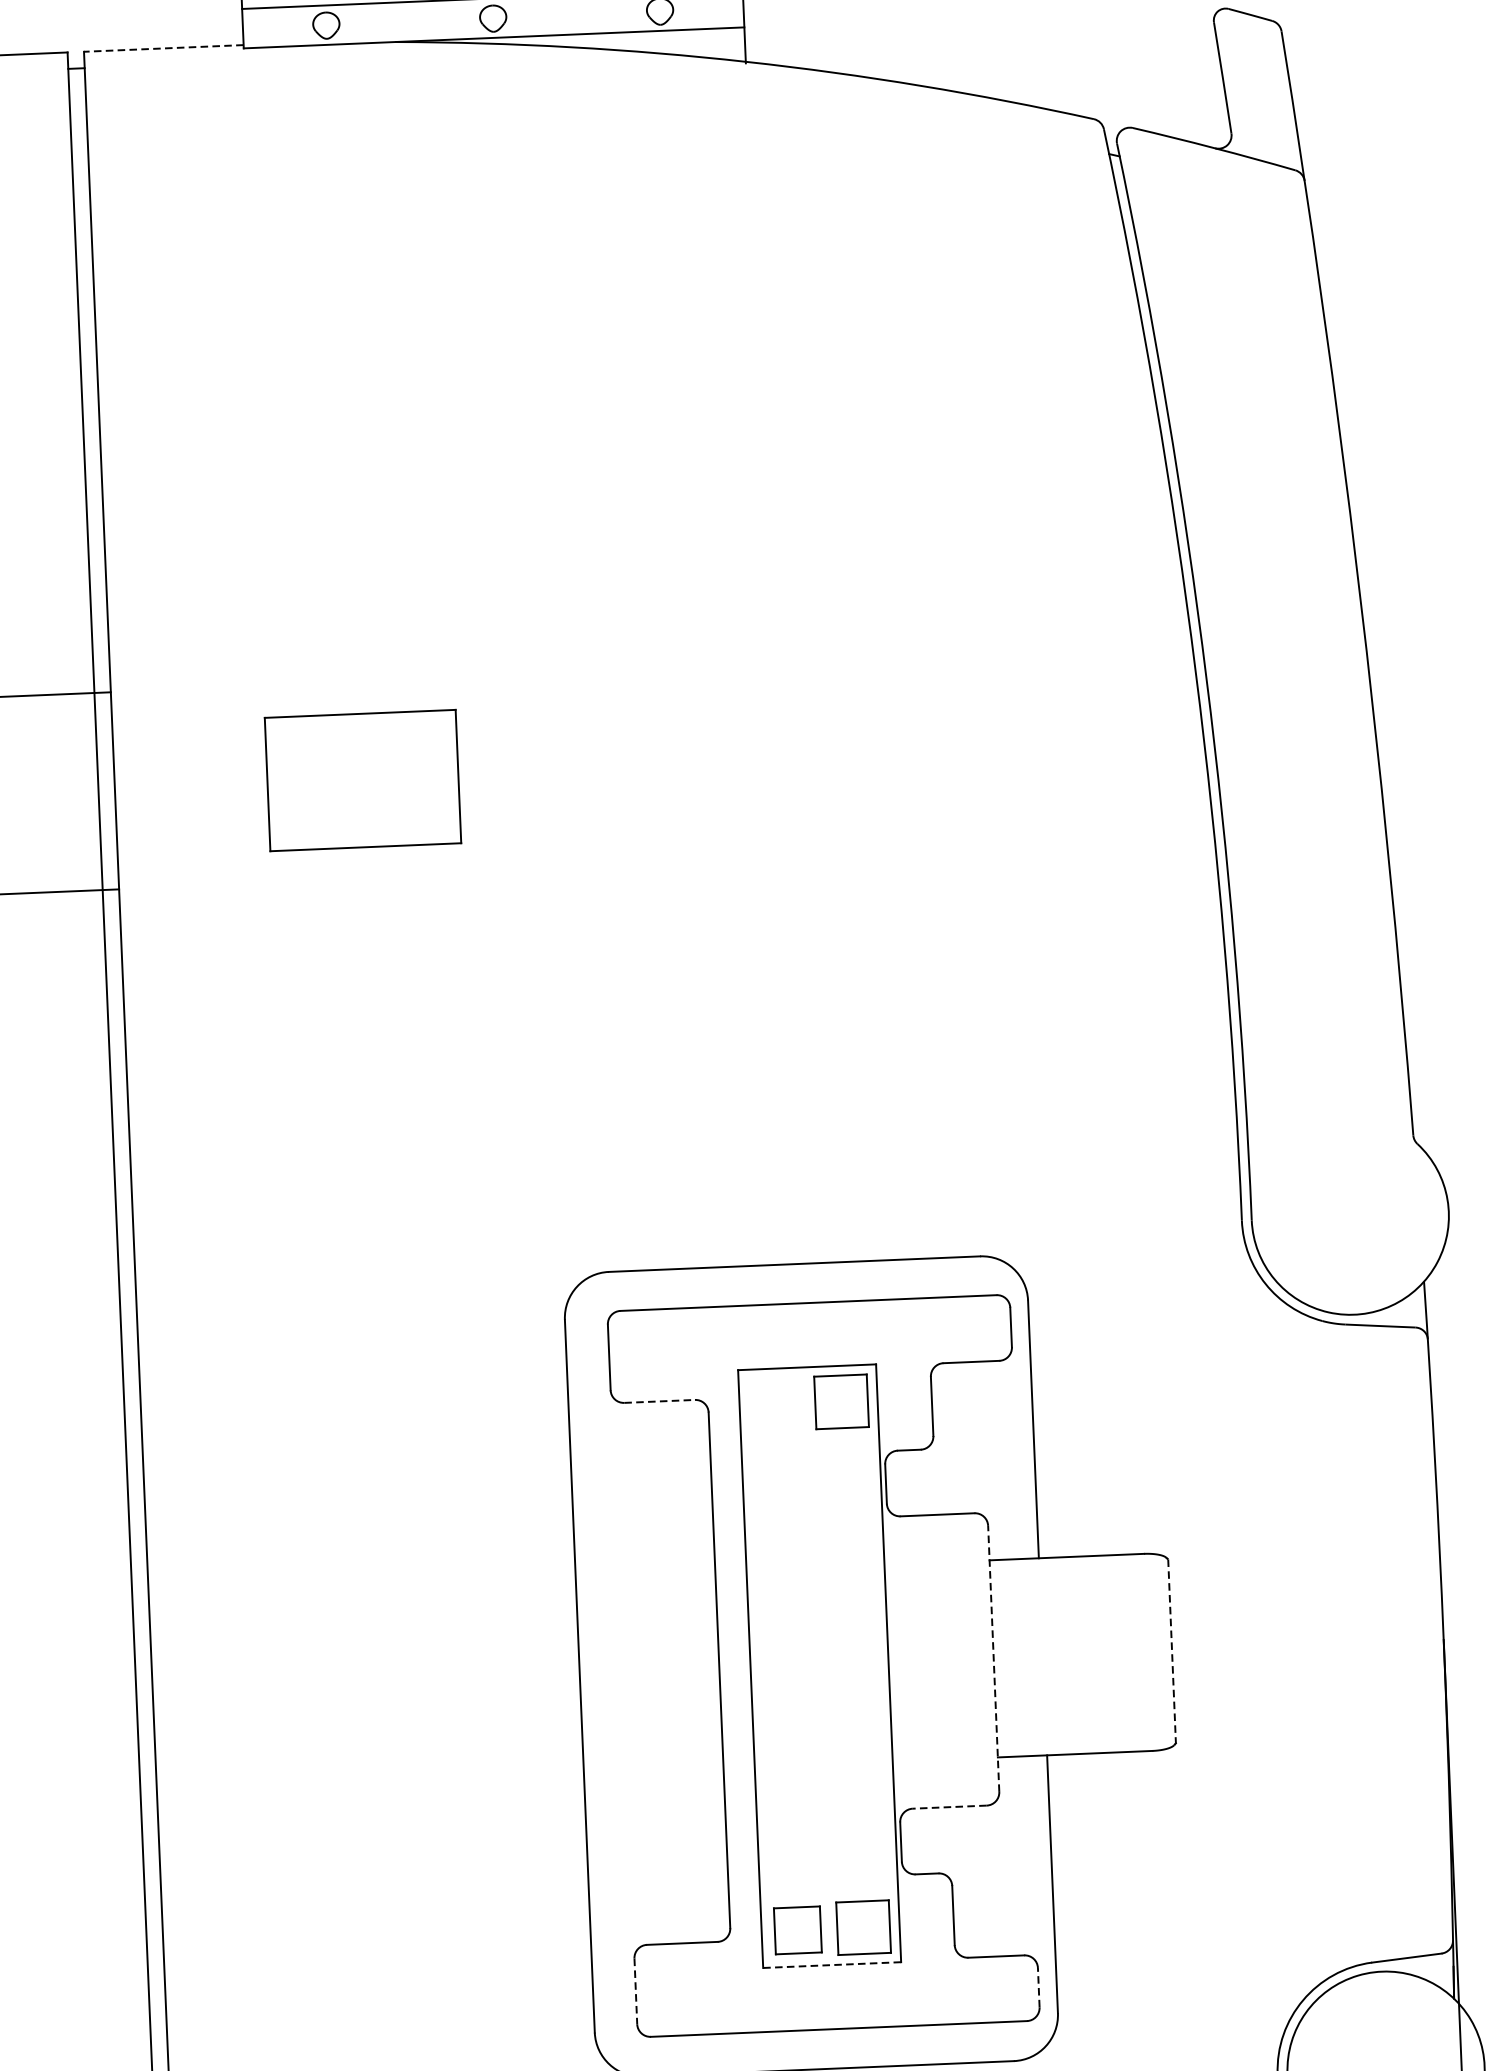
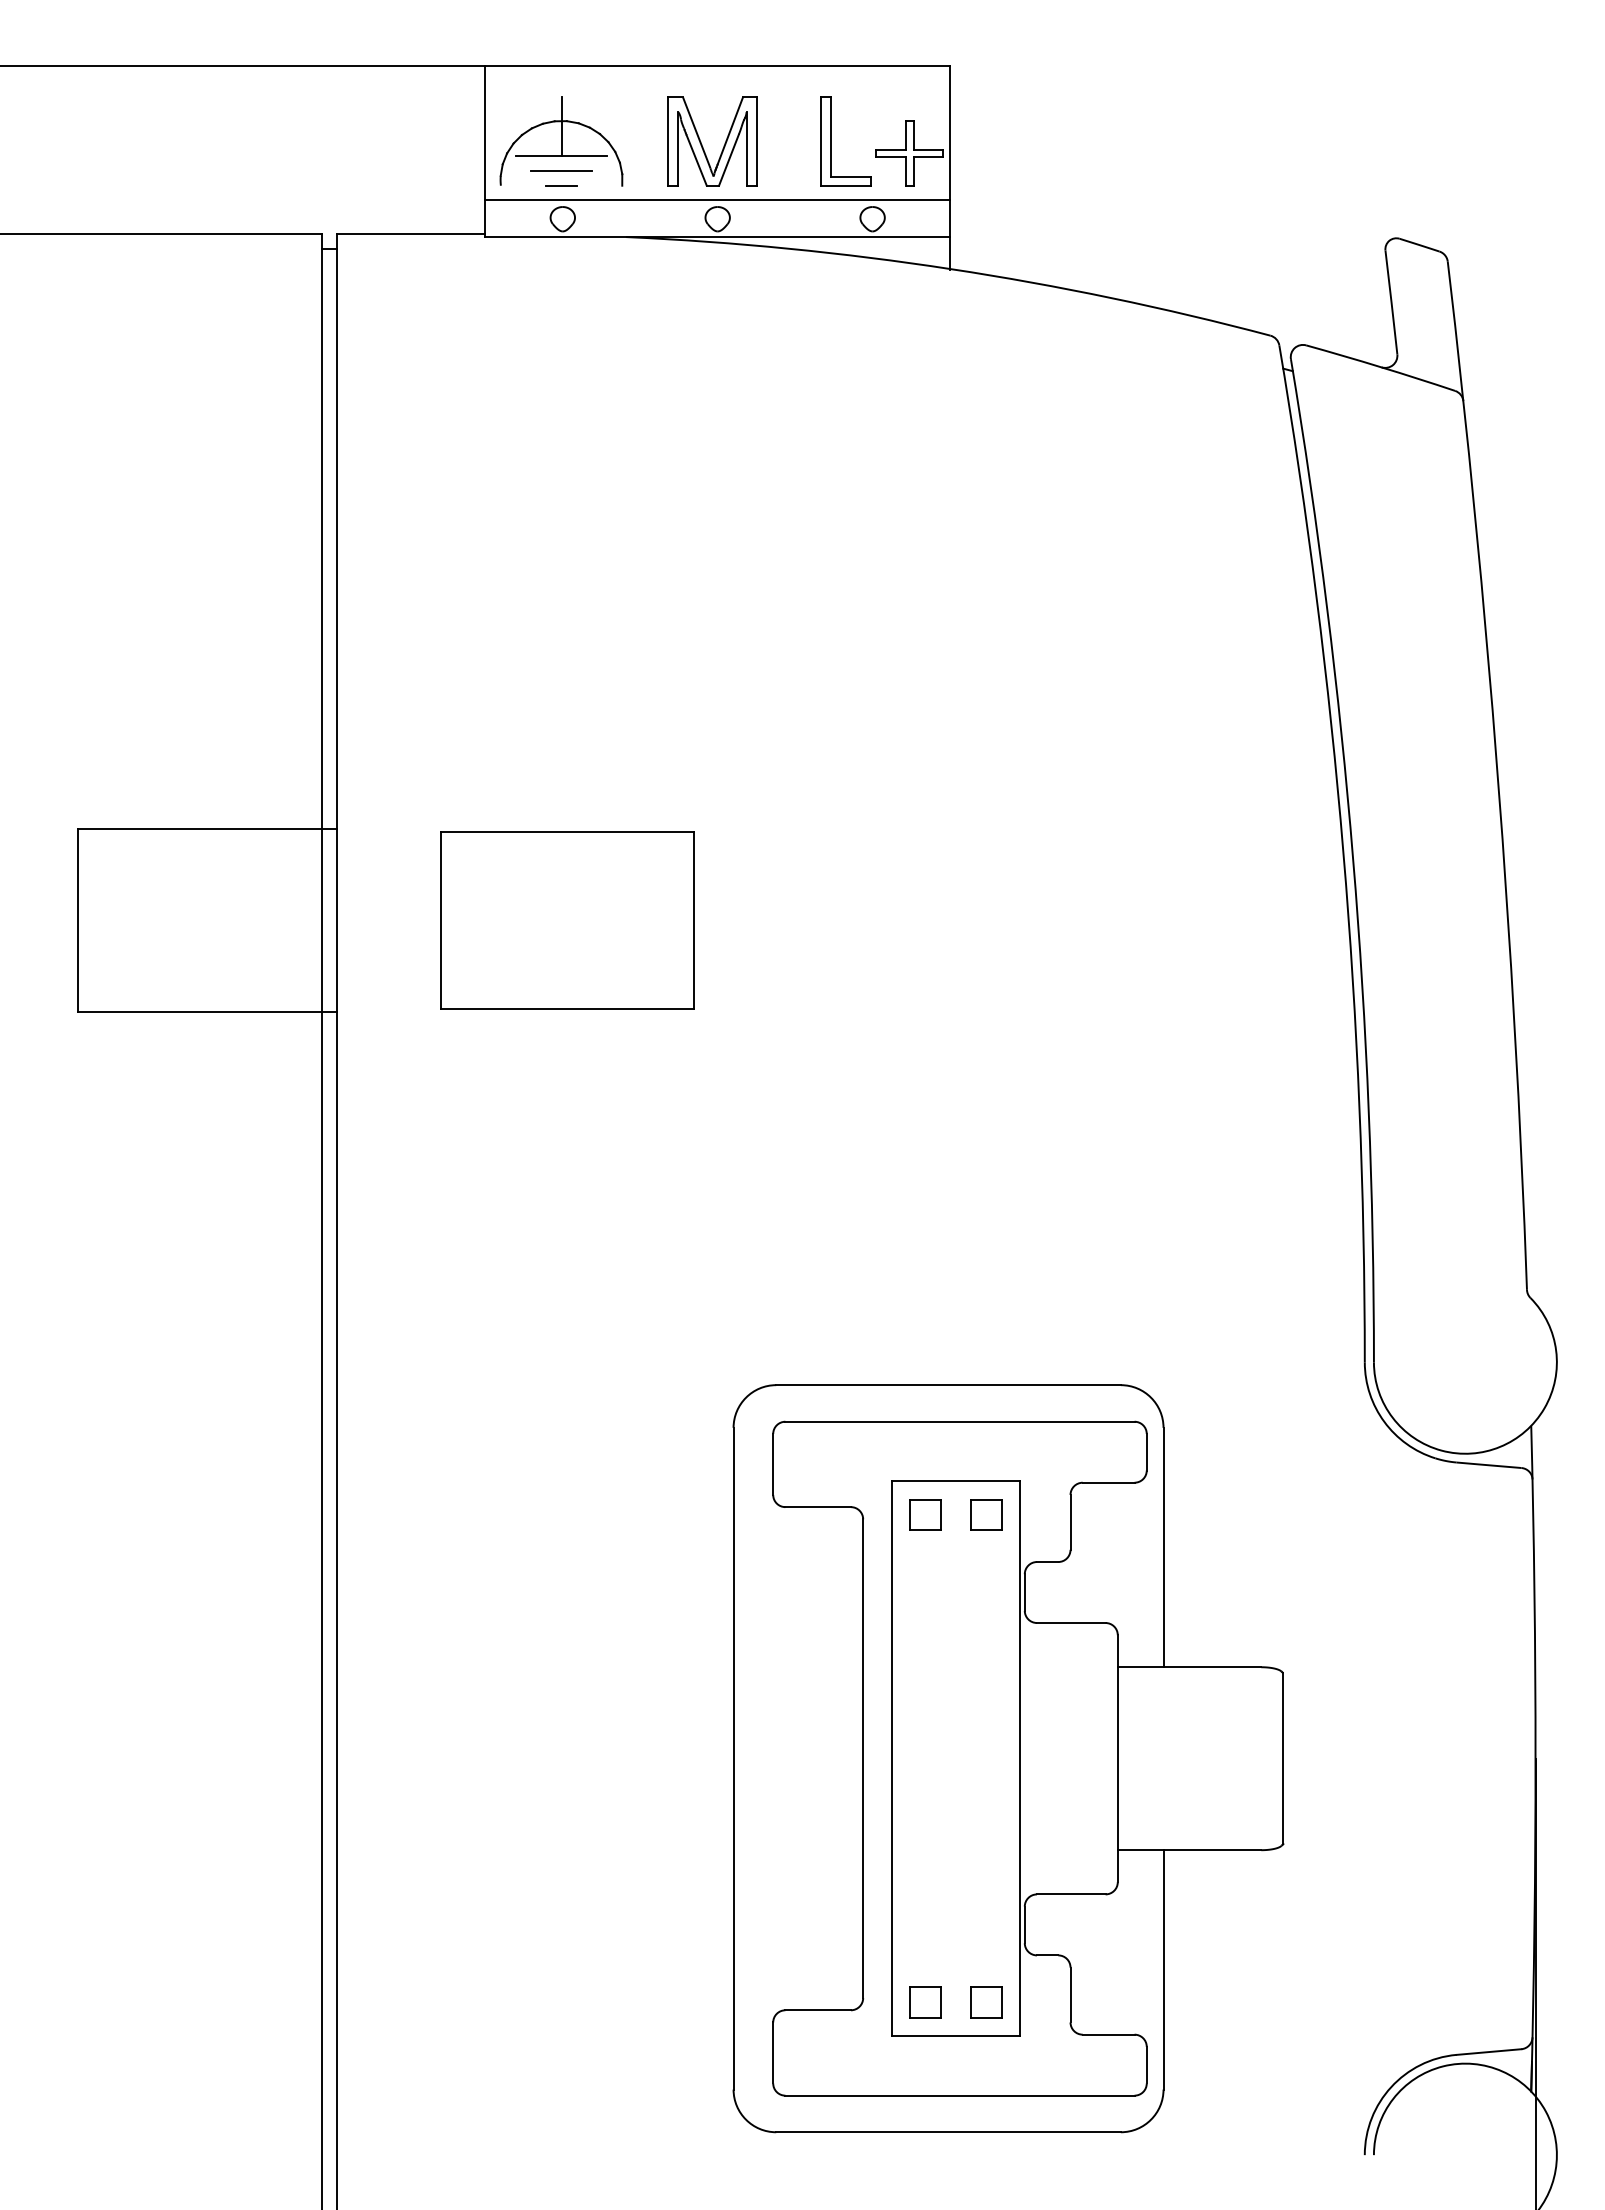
line: (163, 49) -> (410, 234), dashed -> solid
part: (363, 780) -> (567, 920), size x1.43
line: (660, 1401) -> (818, 1507), dashed -> solid
part: (841, 1401) -> (986, 1514), size x0.62
part: (775, 1404) -> (925, 1514), added
line: (1172, 1652) -> (1283, 1759), dashed -> solid
line: (993, 1658) -> (1117, 1758), dashed -> solid
line: (948, 1807) -> (1070, 1894), dashed -> solid
part: (863, 1927) -> (986, 2002), size x0.62
part: (797, 1930) -> (925, 2002), size x0.71
line: (832, 1965) -> (956, 2036), dashed -> solid
line: (1038, 1986) -> (1146, 2064), dashed -> solid
line: (636, 1991) -> (773, 2053), dashed -> solid

